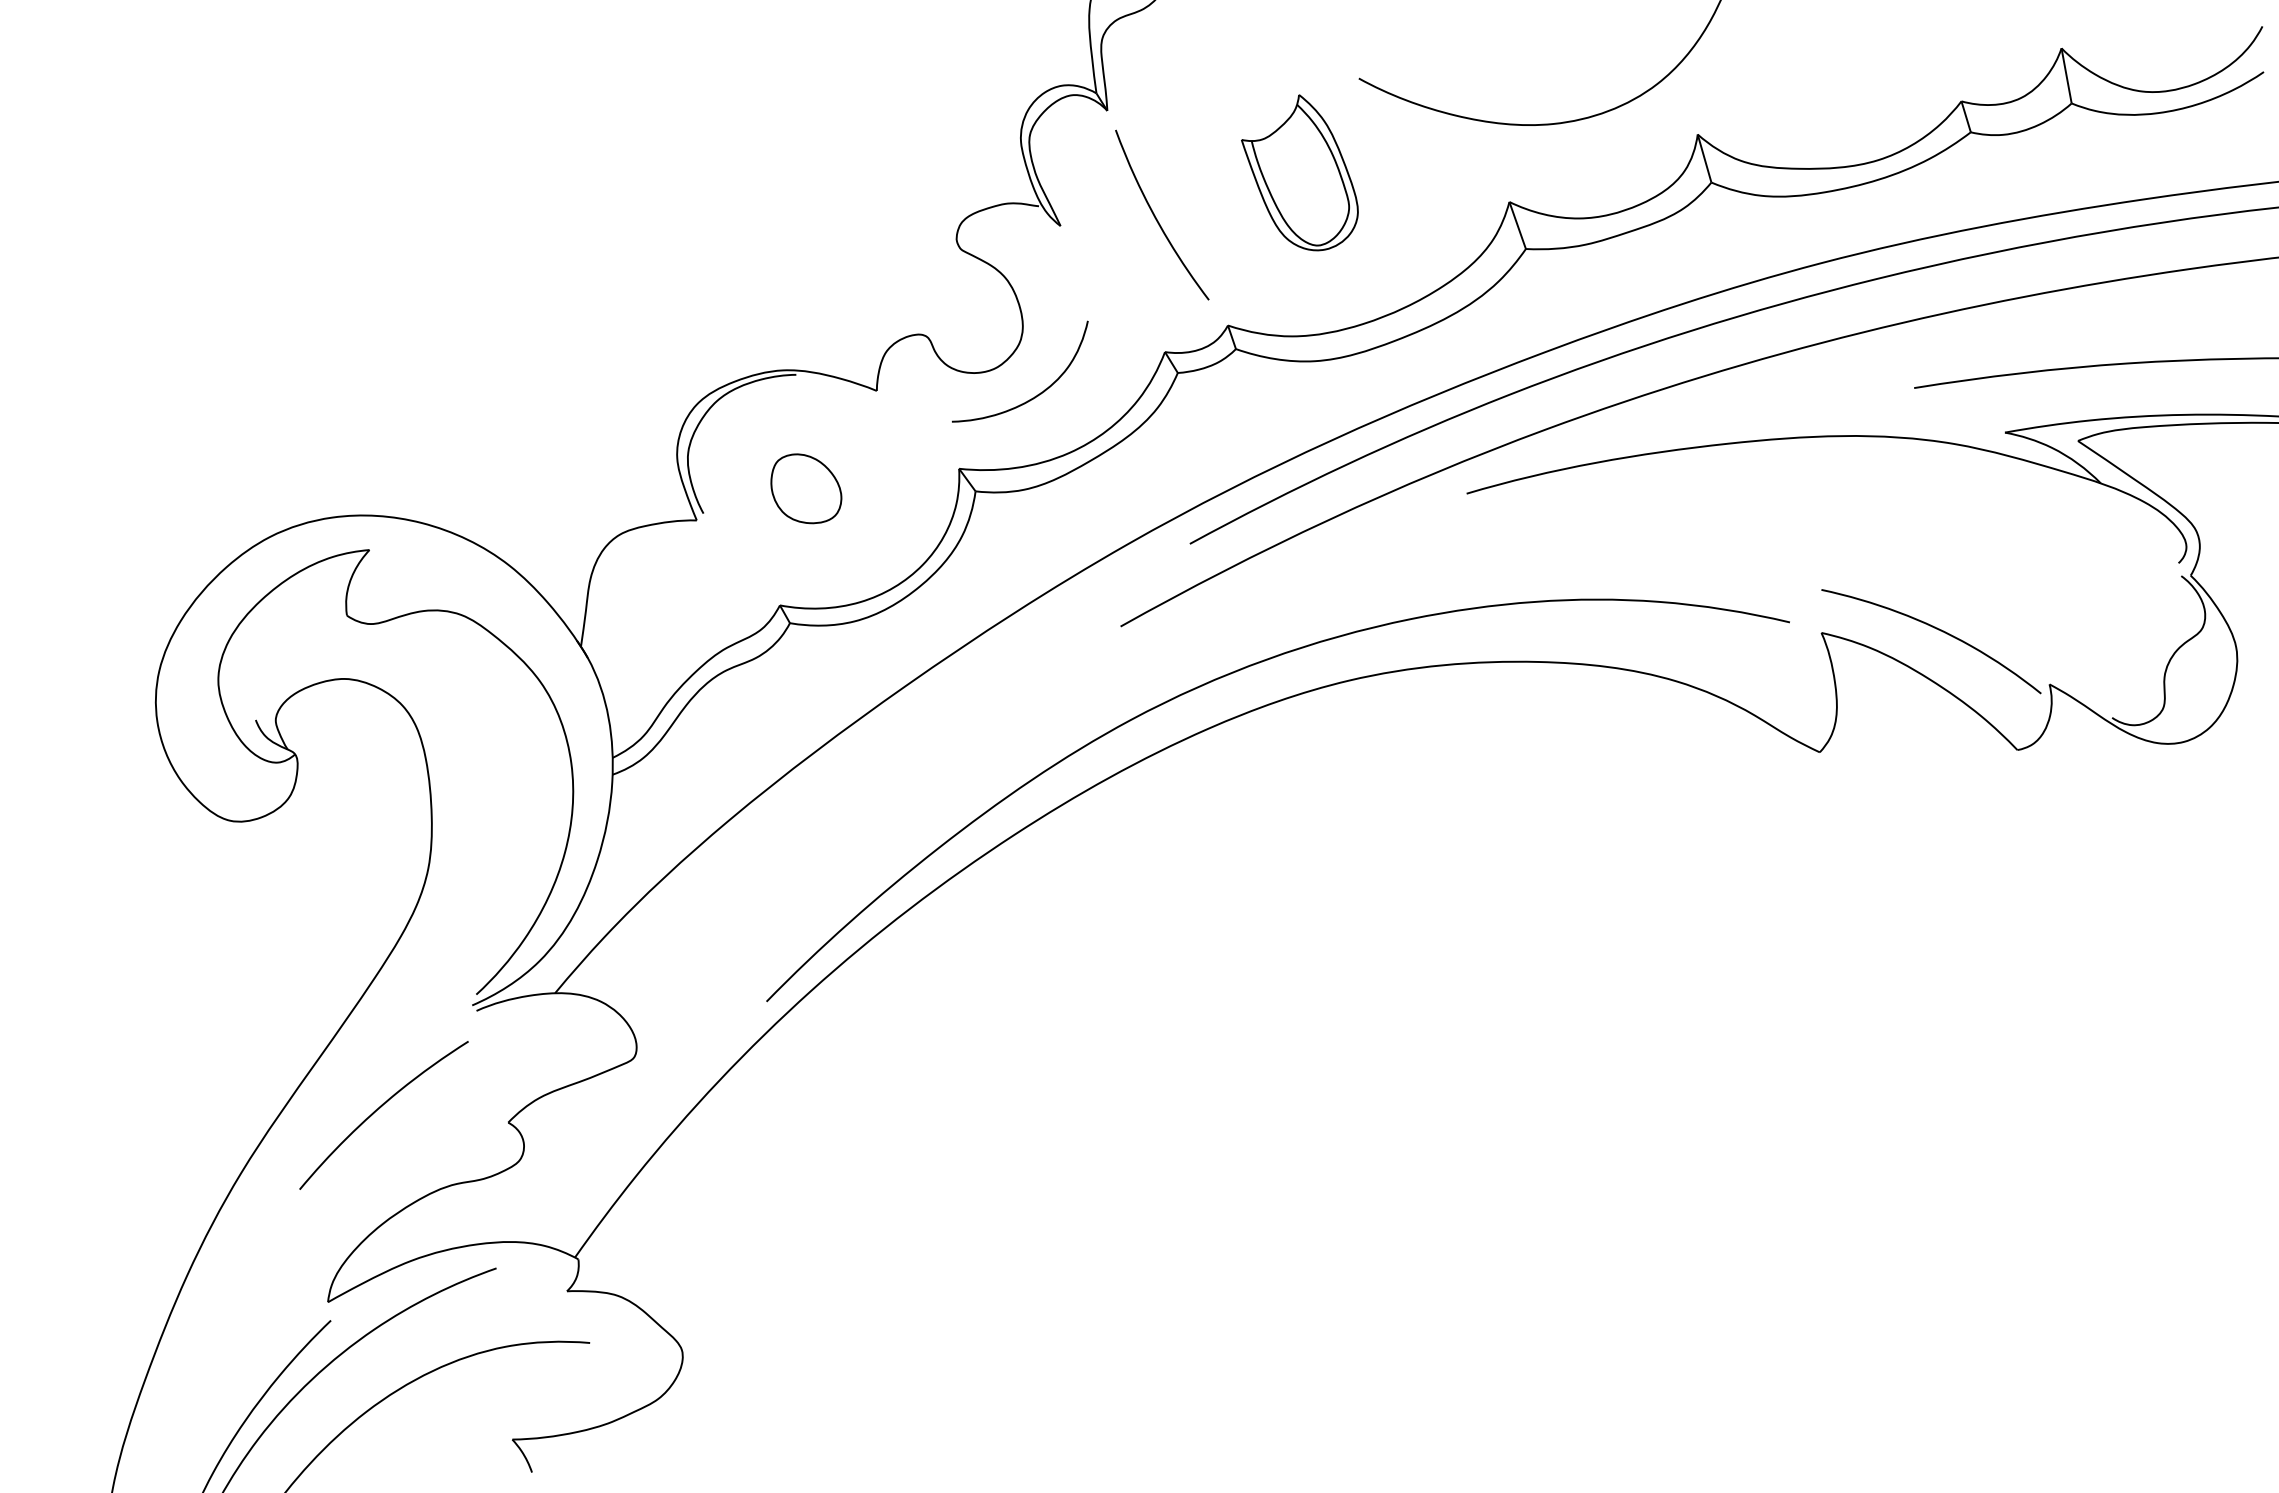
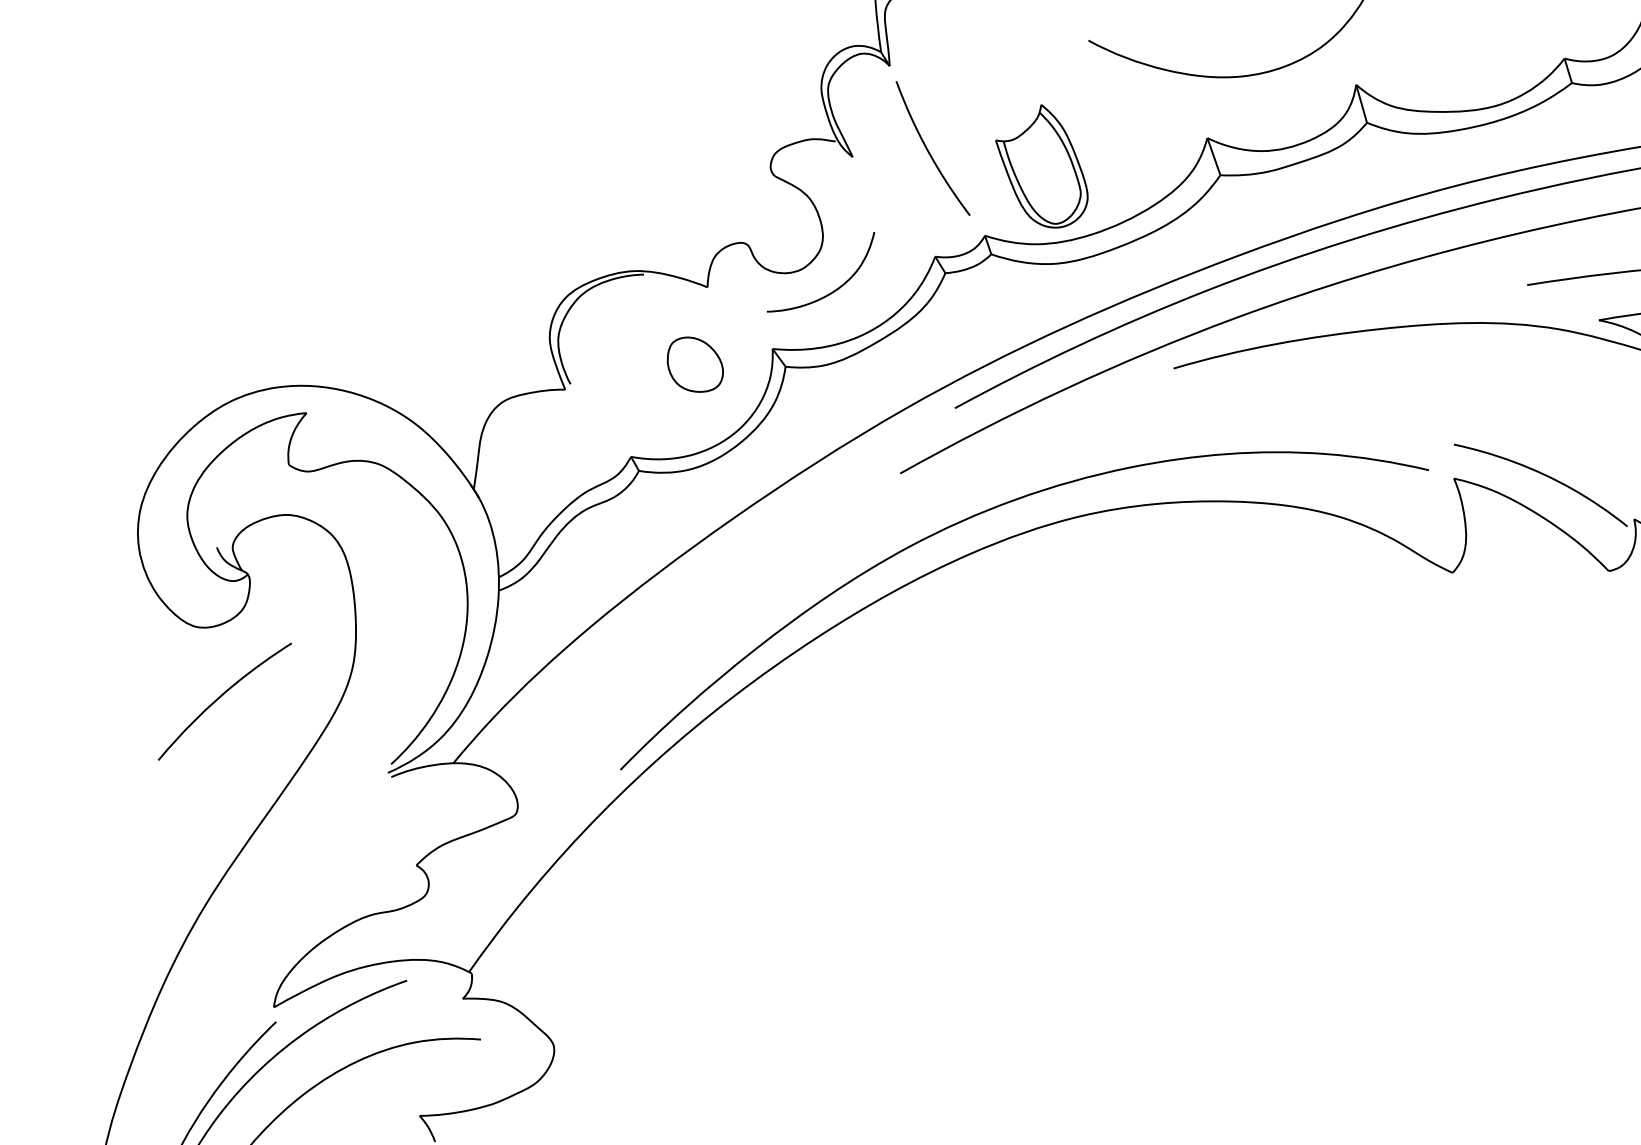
part: (1299, 172) -> (1041, 166), moved
part: (806, 488) -> (695, 364), moved
curve: (380, 1108) -> (222, 696), moved

